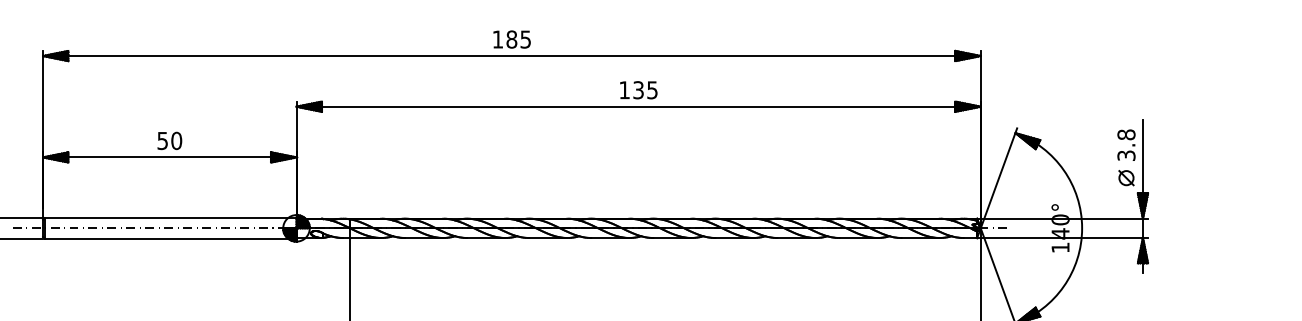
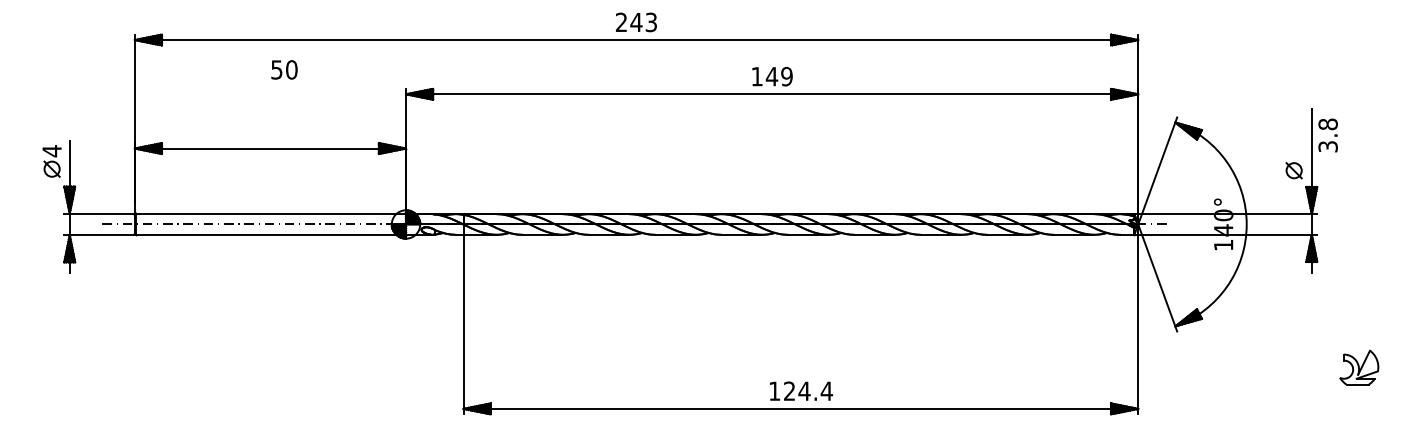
text: (511, 39) -> (636, 22), 185 -> 243
text: (644, 90) -> (778, 76), 135 -> 149
text: (169, 140) -> (284, 69), moved
text: (1125, 145) -> (1327, 135), moved

